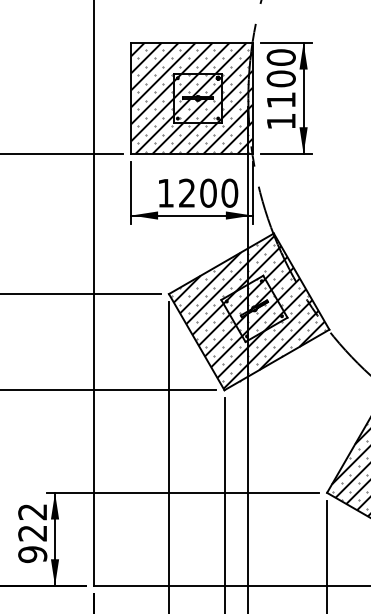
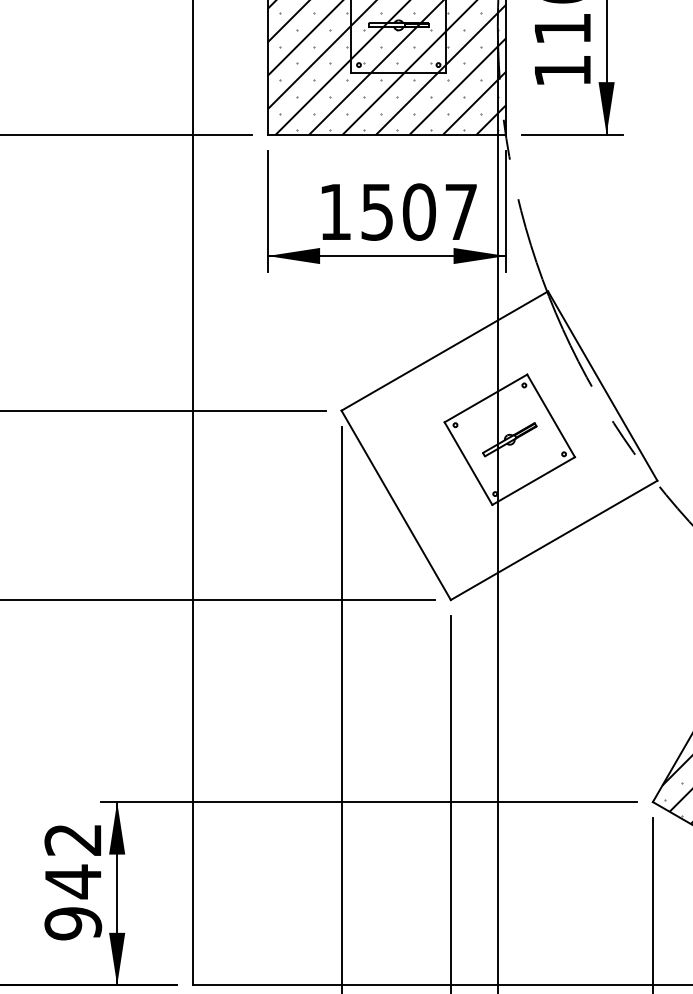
text: (208, 192) -> (419, 210), 1200 -> 1507
hatch: (247, 311) -> (496, 444), removed
text: (32, 533) -> (72, 882), 922 -> 942

